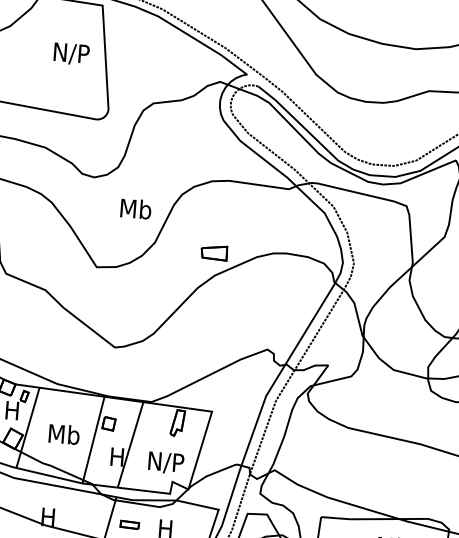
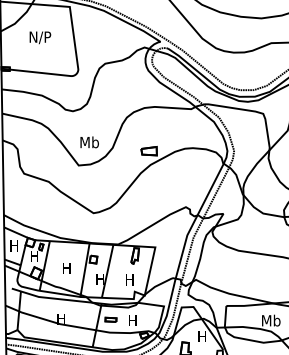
text: (71, 53) -> (40, 37), moved
text: (135, 209) -> (89, 142), moved
text: (63, 434) -> (66, 268), Mb -> H
text: (165, 462) -> (129, 280), N/P -> H

